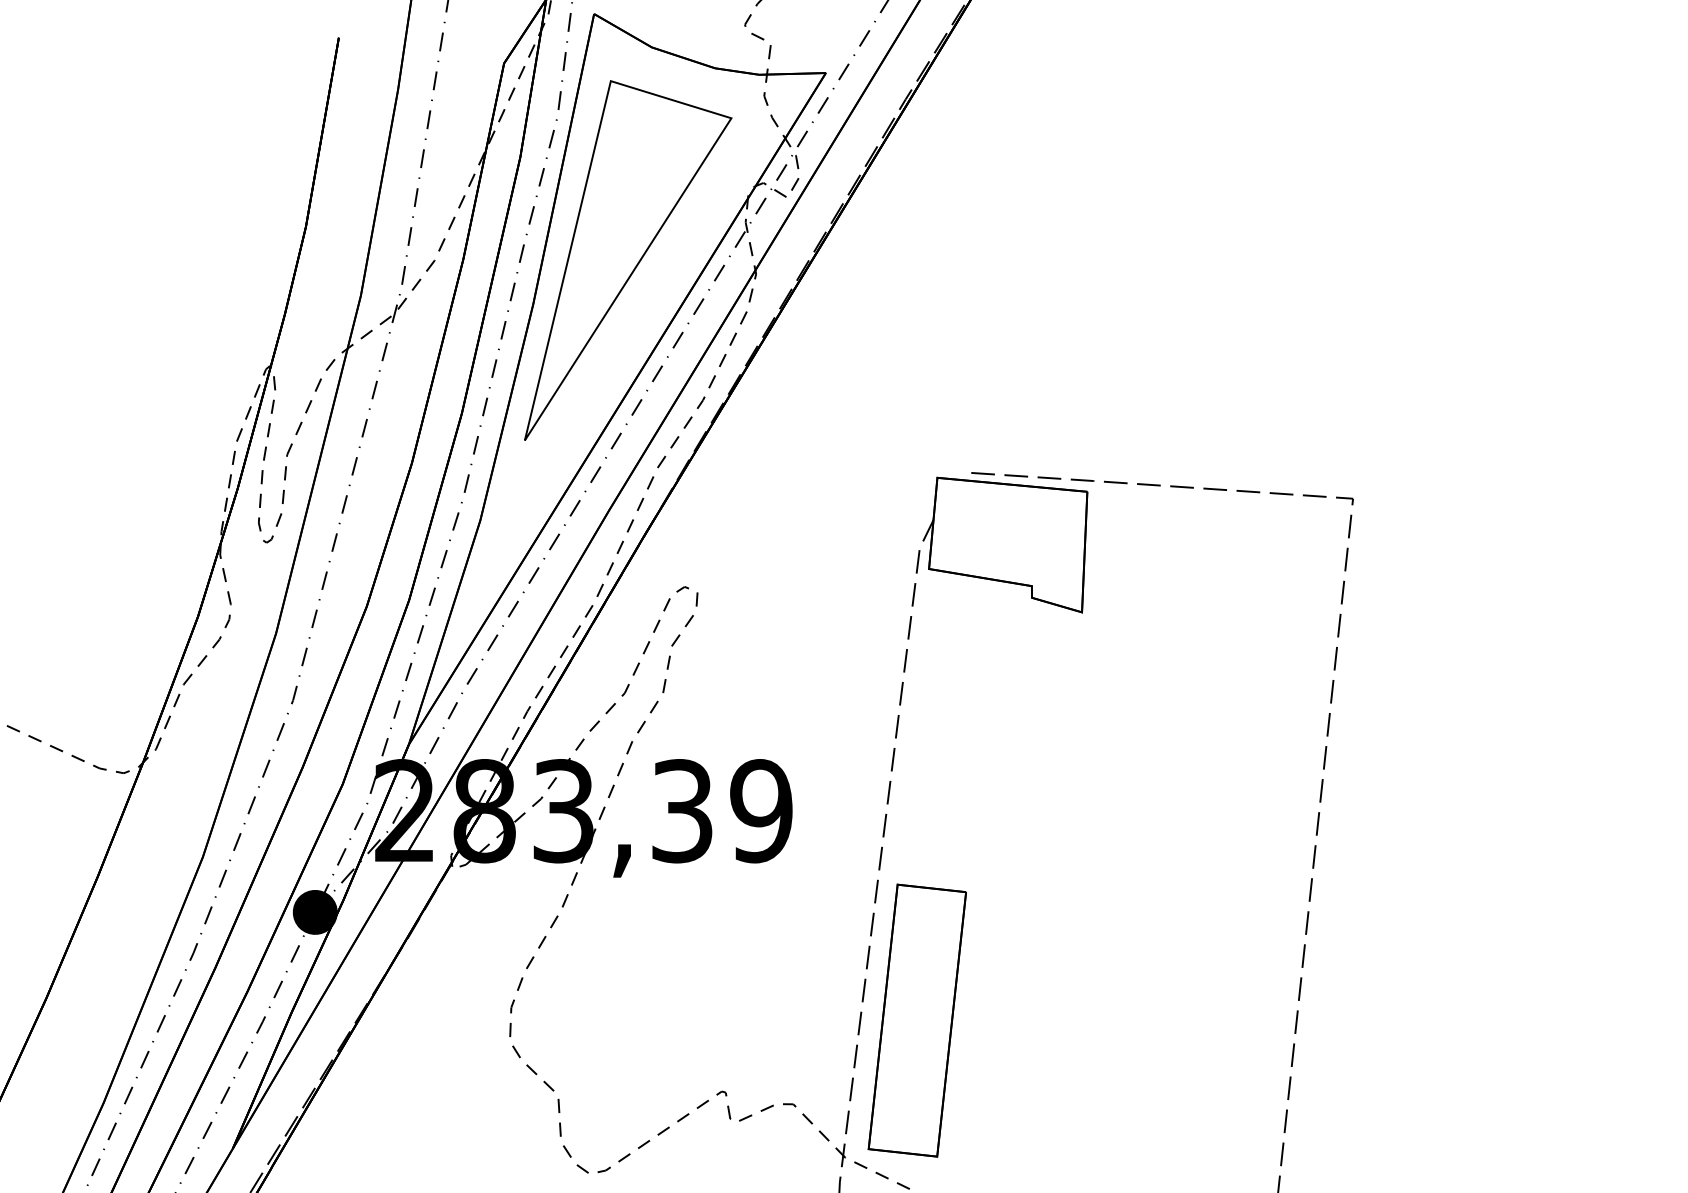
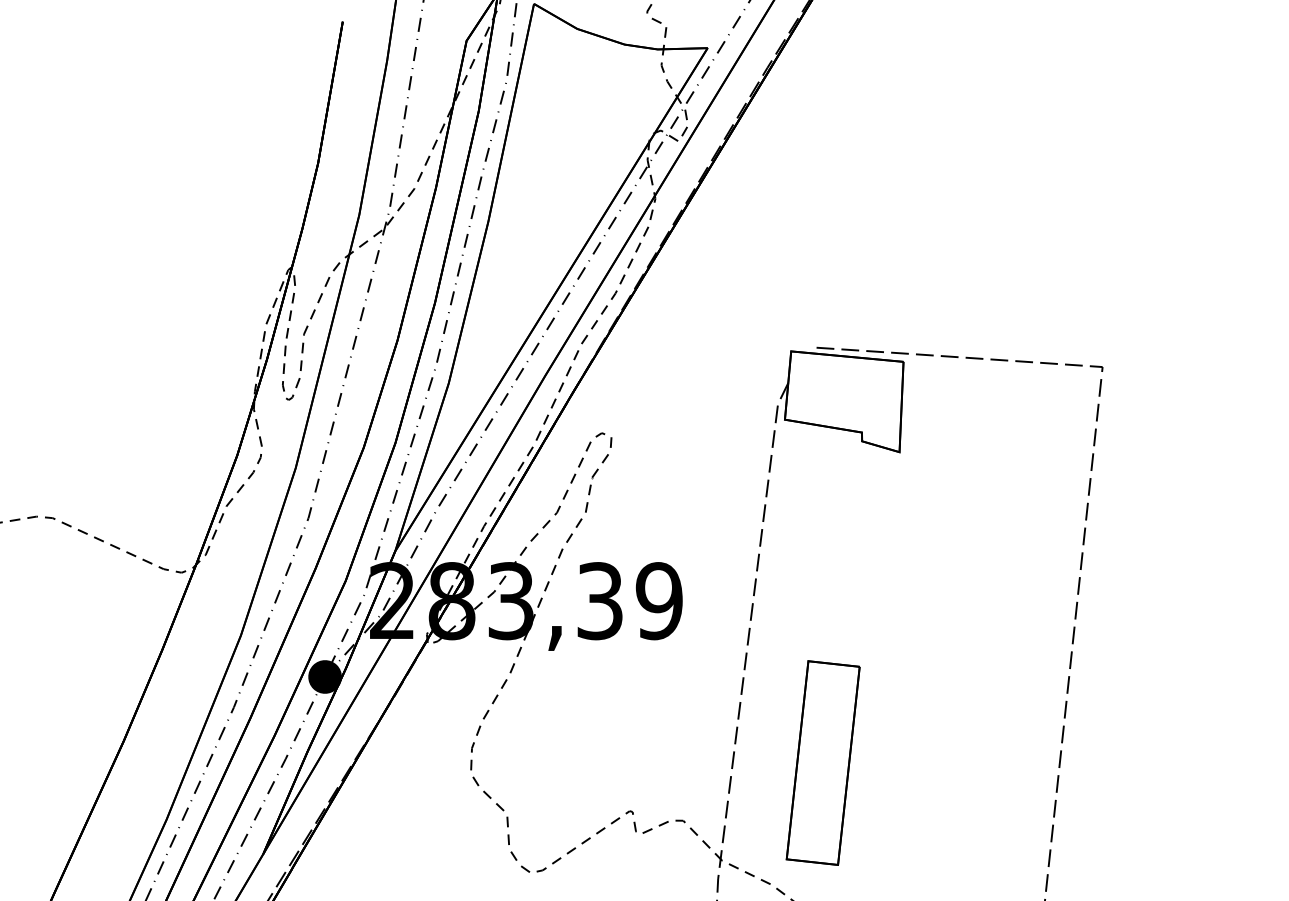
part: (628, 260) -> (559, 188), removed
part: (916, 1019) -> (822, 762), moved

